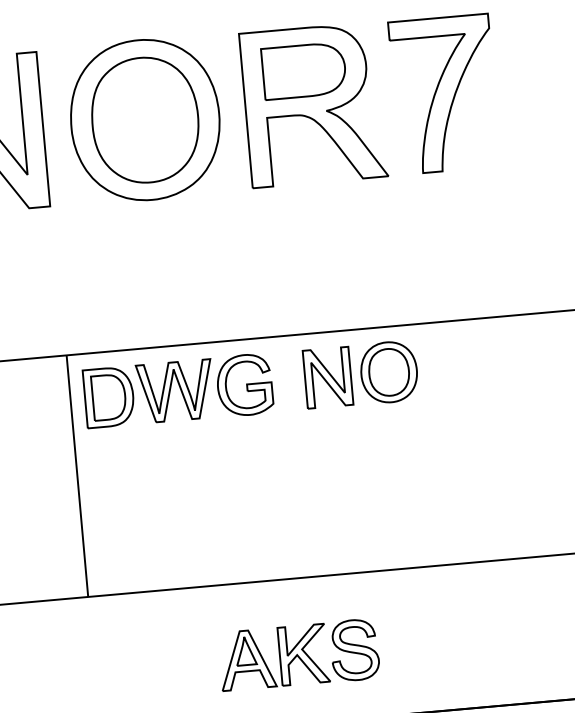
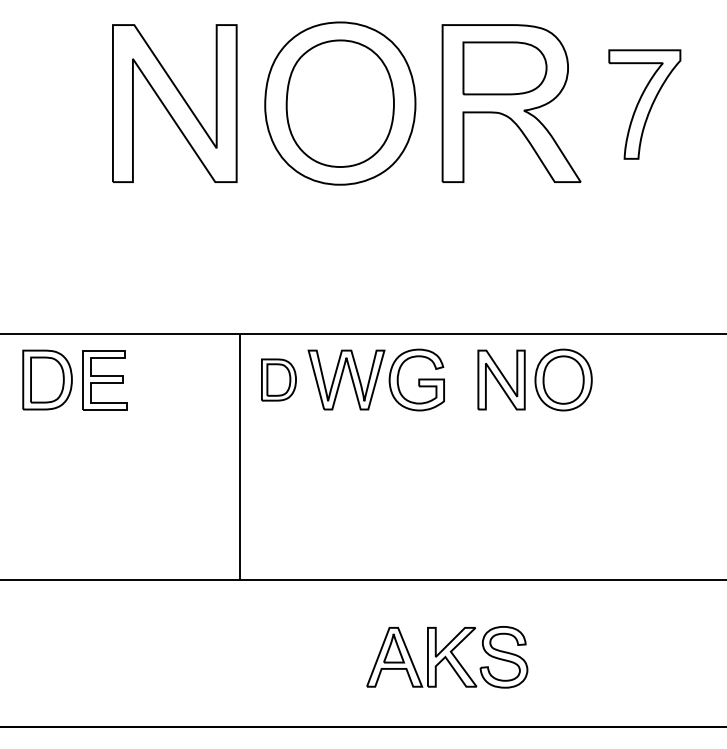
part: (444, 94) -> (644, 104), size x0.7
part: (108, 396) -> (278, 379), size x0.7

